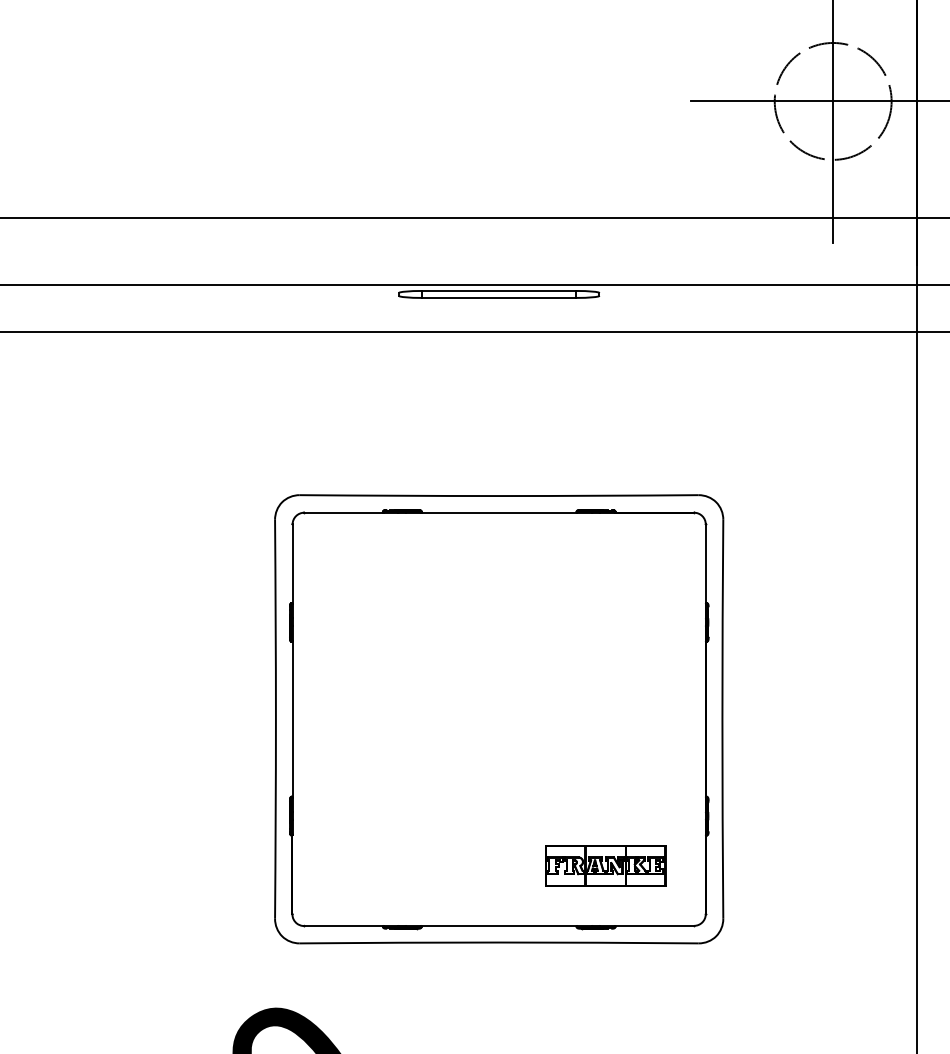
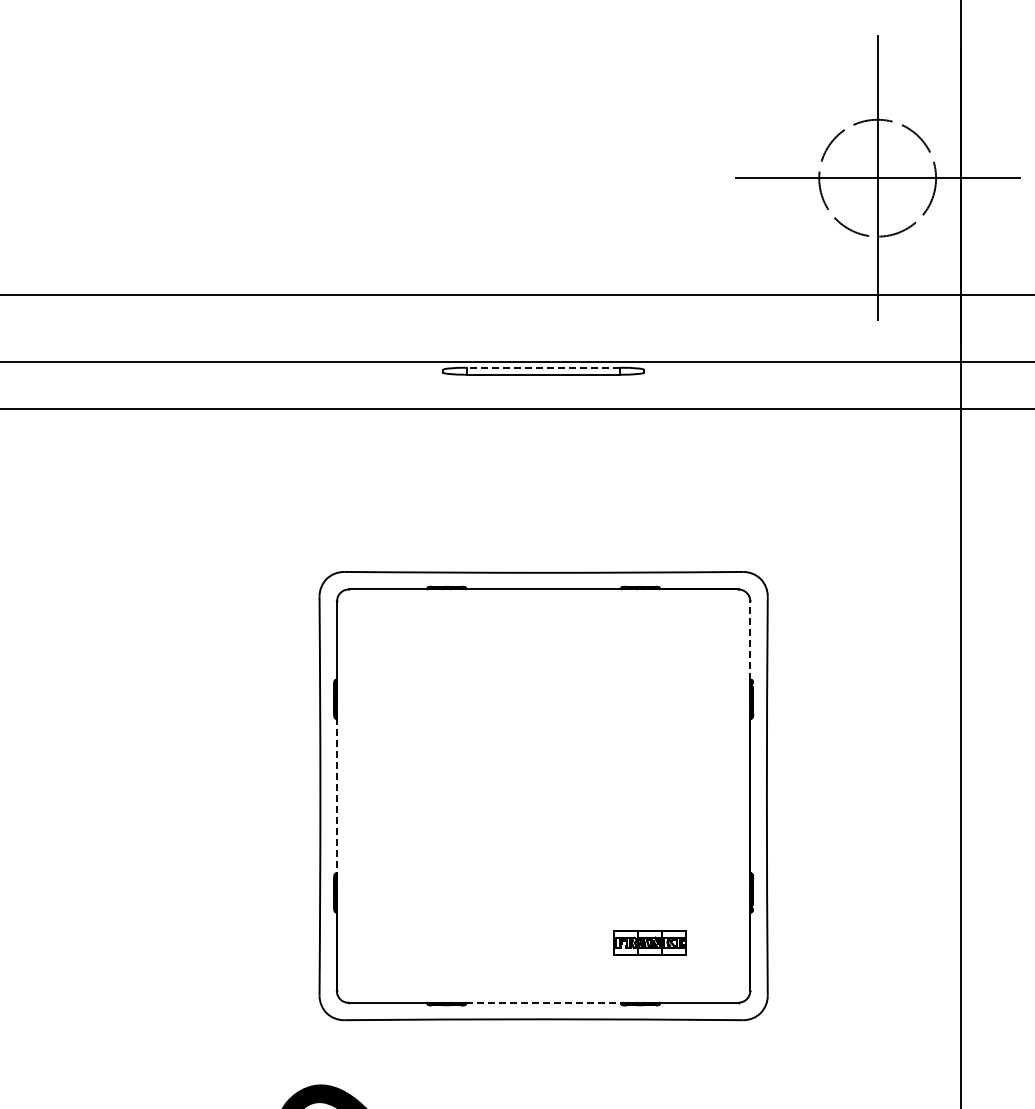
line: (499, 290) -> (543, 367), solid -> dashed
line: (706, 563) -> (750, 640), solid -> dashed
line: (293, 719) -> (337, 796), solid -> dashed
part: (605, 865) -> (649, 942), size x0.6
line: (500, 925) -> (544, 1002), solid -> dashed

